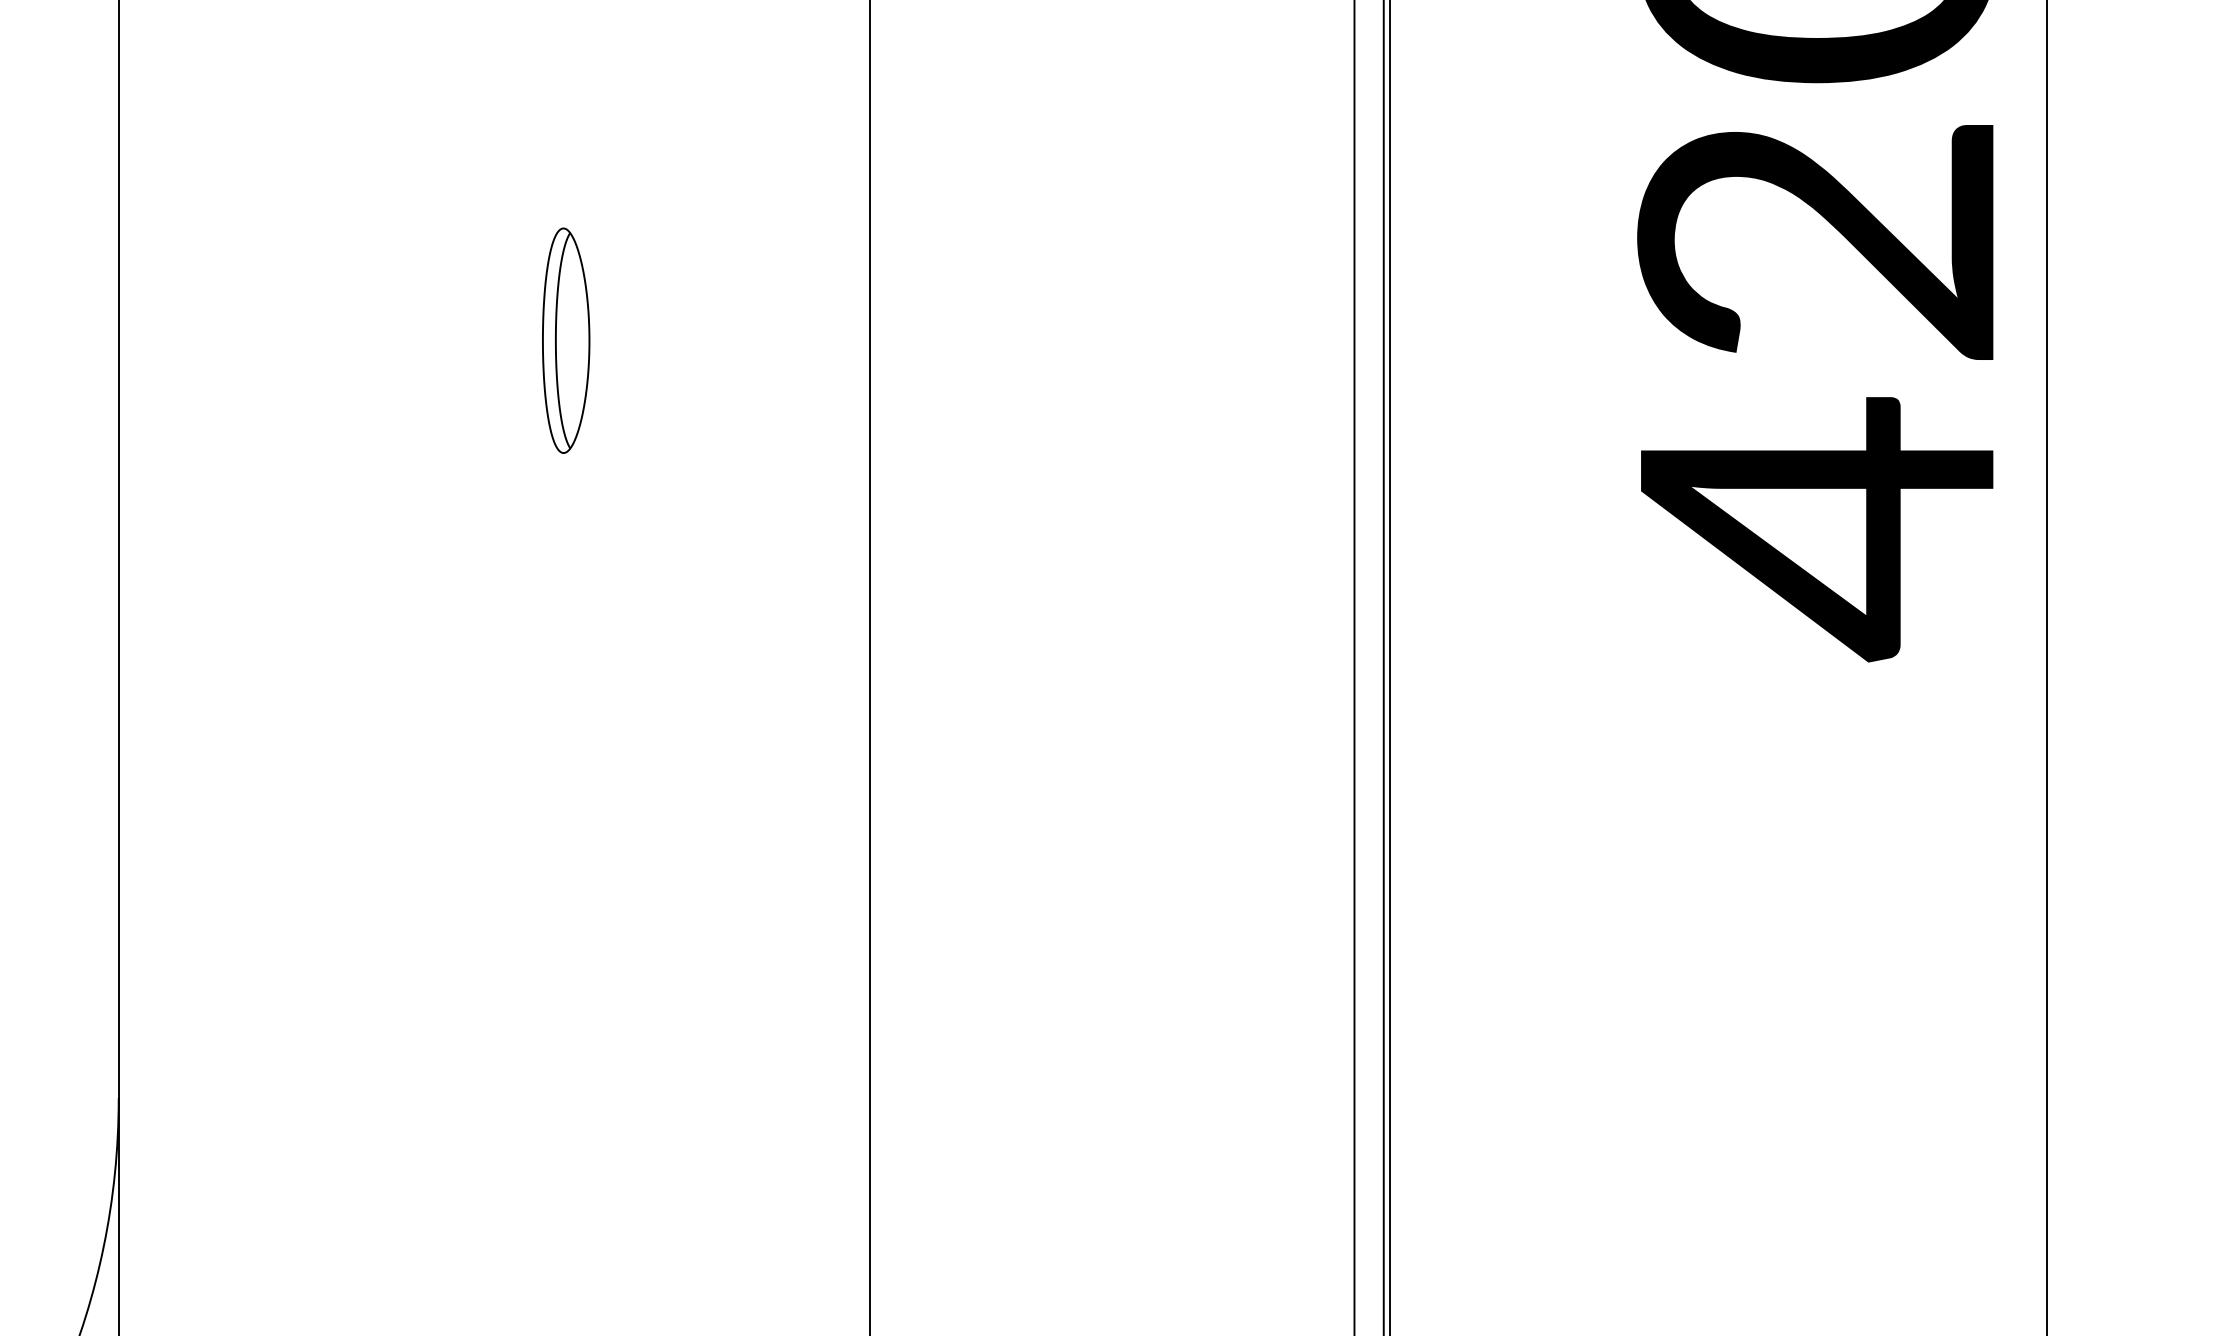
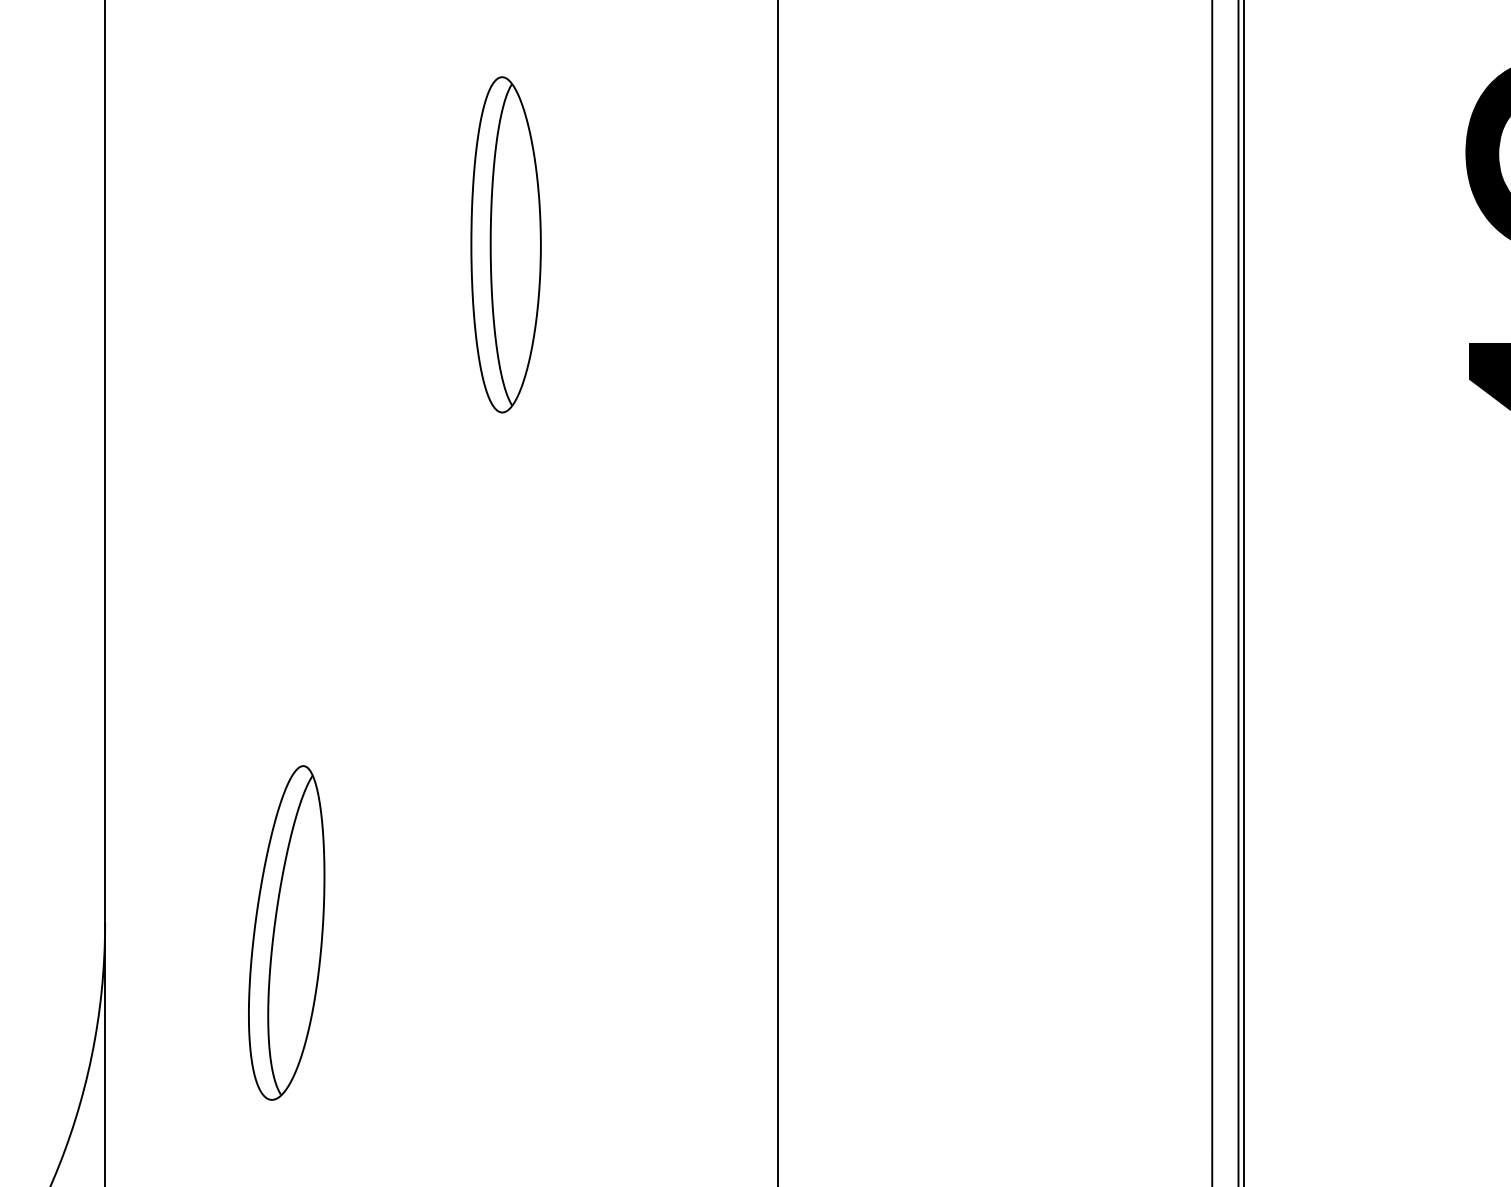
part: (565, 340) -> (505, 244), size x1.67
part: (321, 1108) -> (286, 932), added

